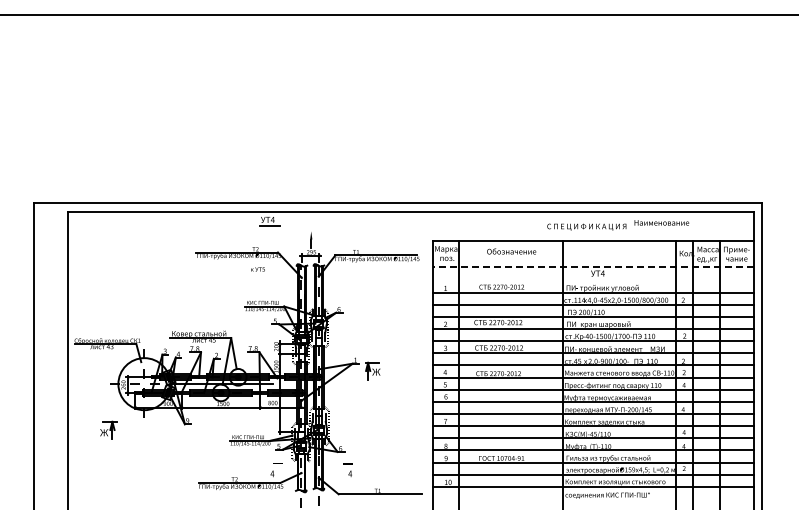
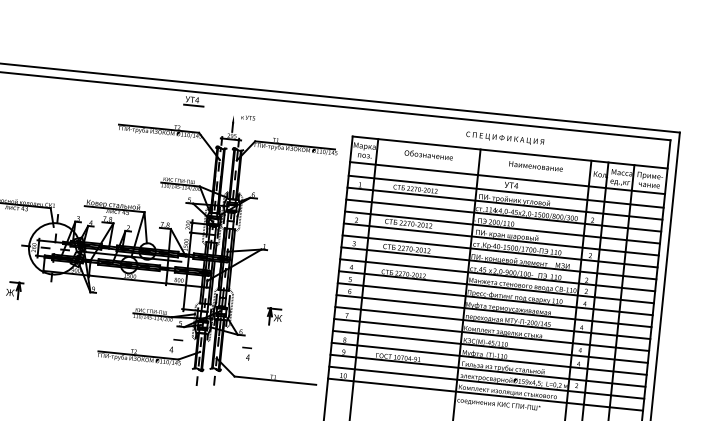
text: (661, 222) -> (535, 166), moved
line: (592, 266) -> (506, 177), dashed -> solid
text: (257, 269) -> (247, 117), moved
line: (593, 280) -> (506, 191), added
part: (372, 370) -> (274, 316), moved

